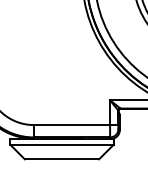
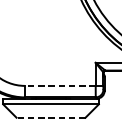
line: (71, 125) -> (59, 86), solid -> dashed
line: (61, 159) -> (50, 117), solid -> dashed

